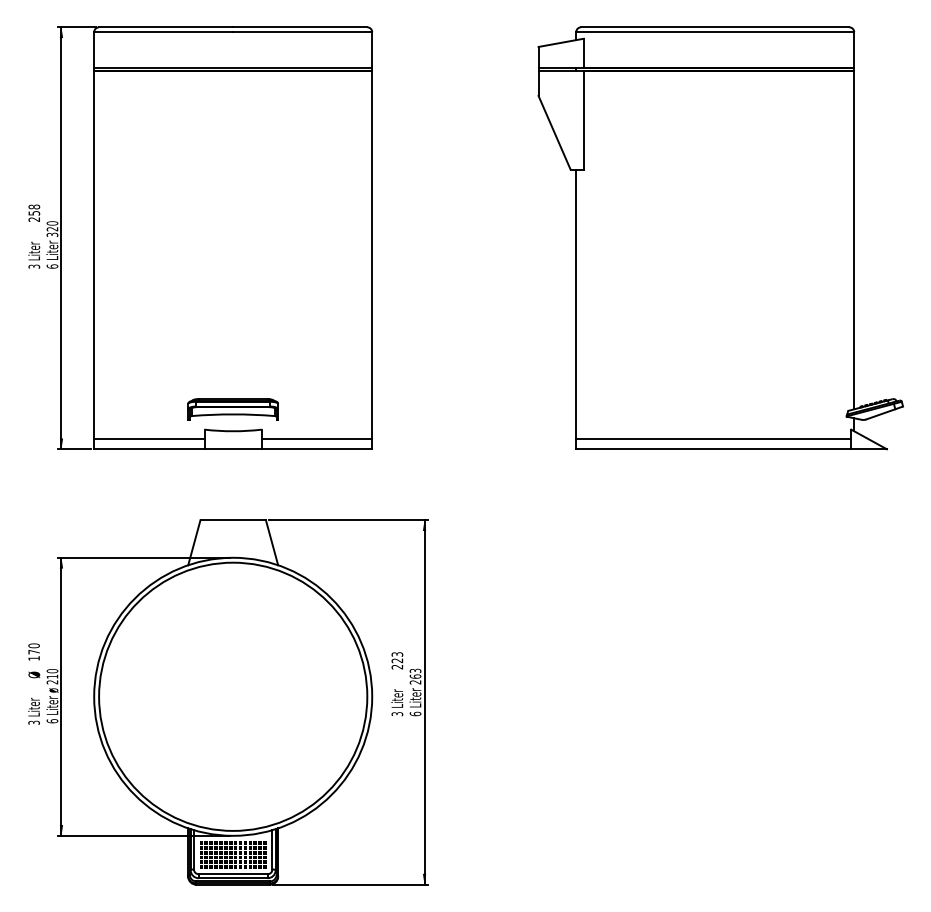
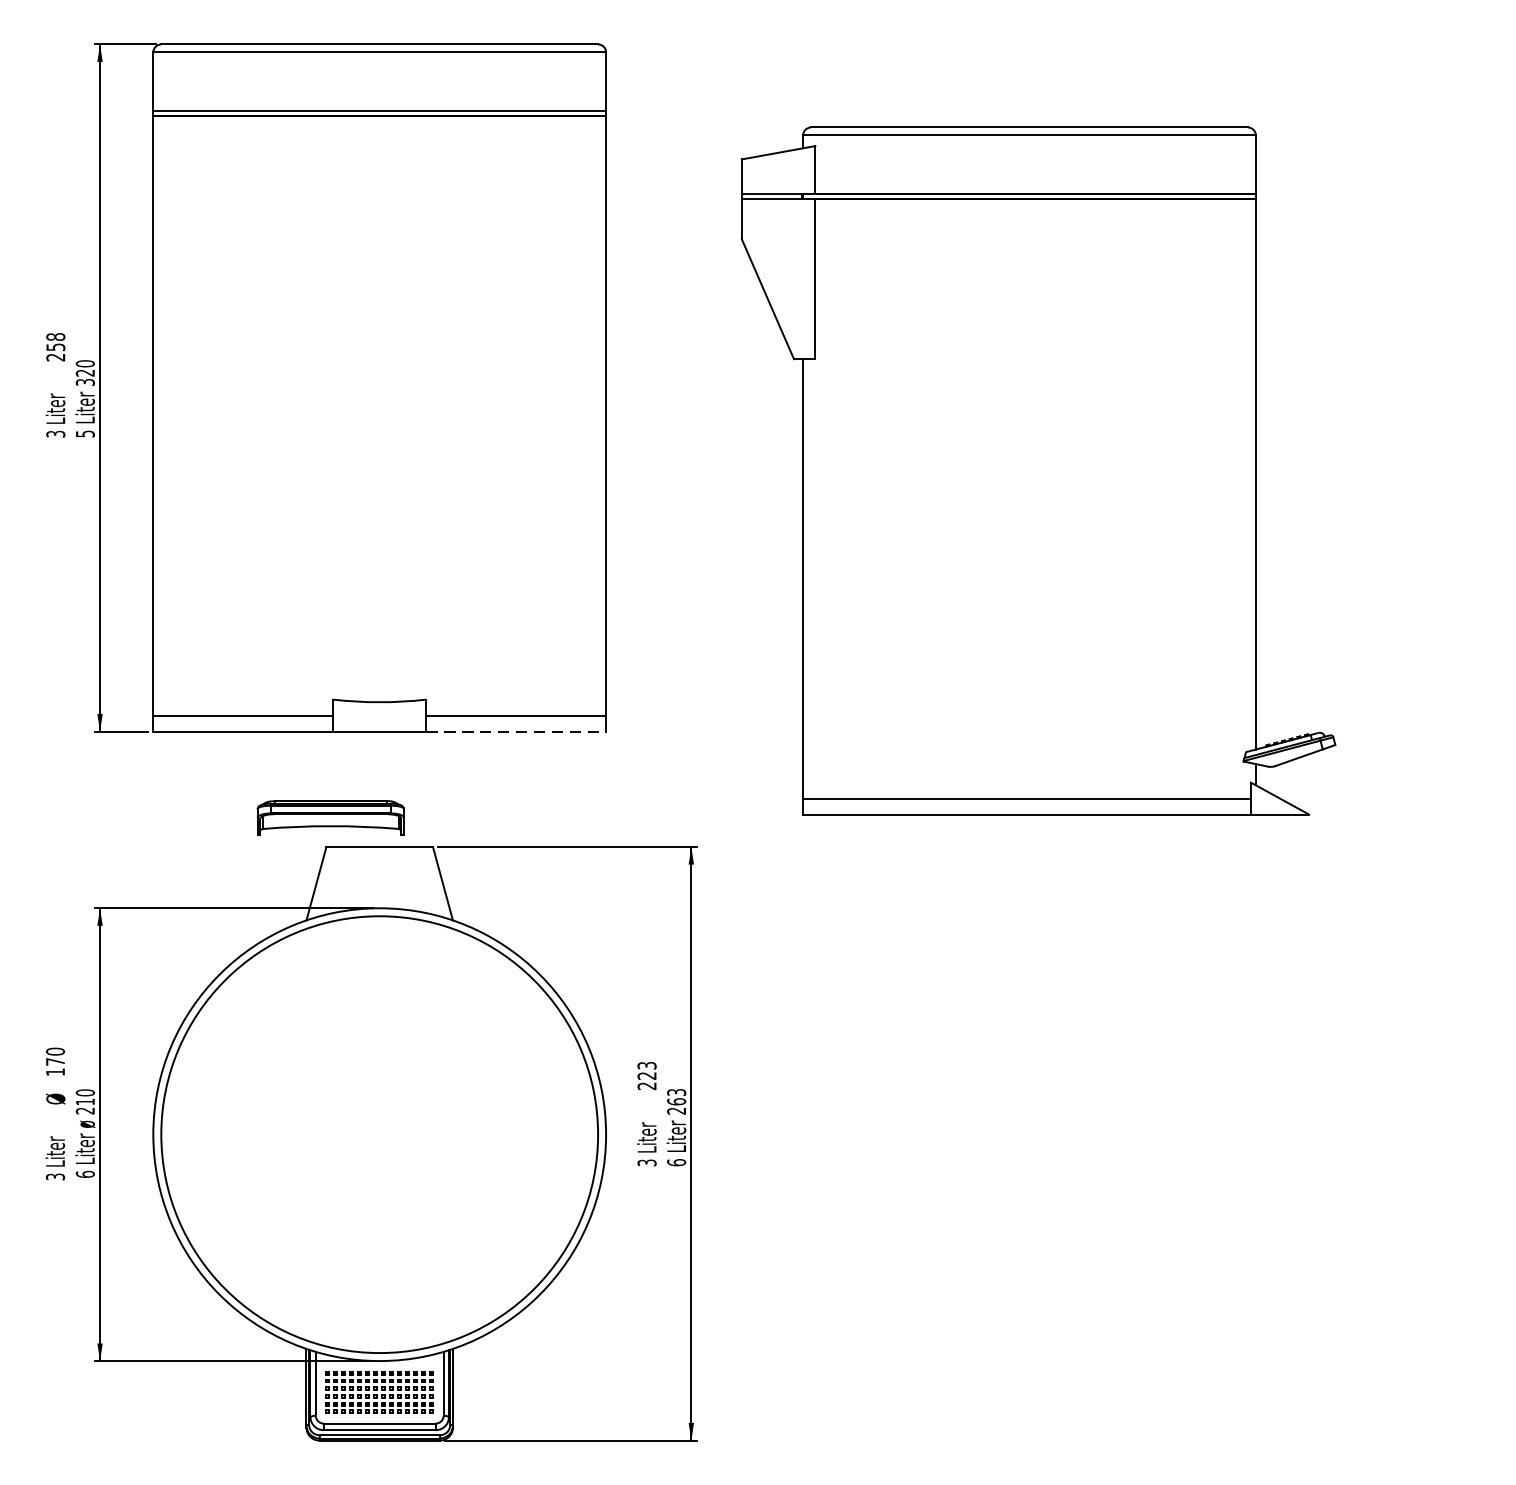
part: (720, 238) -> (1038, 471), moved
text: (52, 266) -> (85, 433), 6 -> 5
part: (232, 409) -> (329, 818), moved
line: (317, 449) -> (516, 731), solid -> dashed

